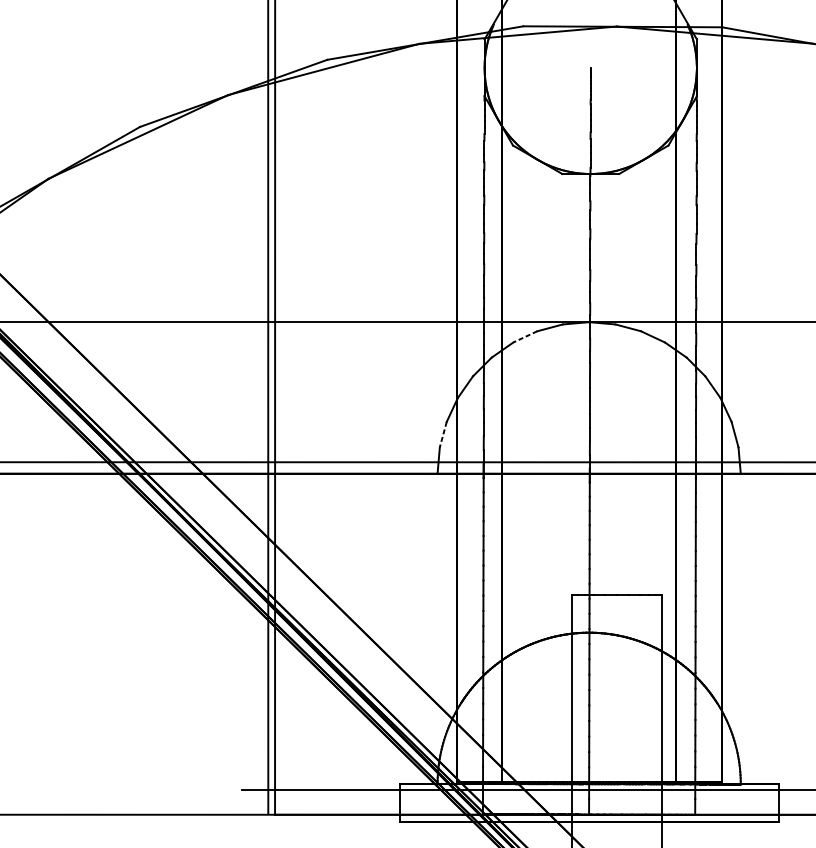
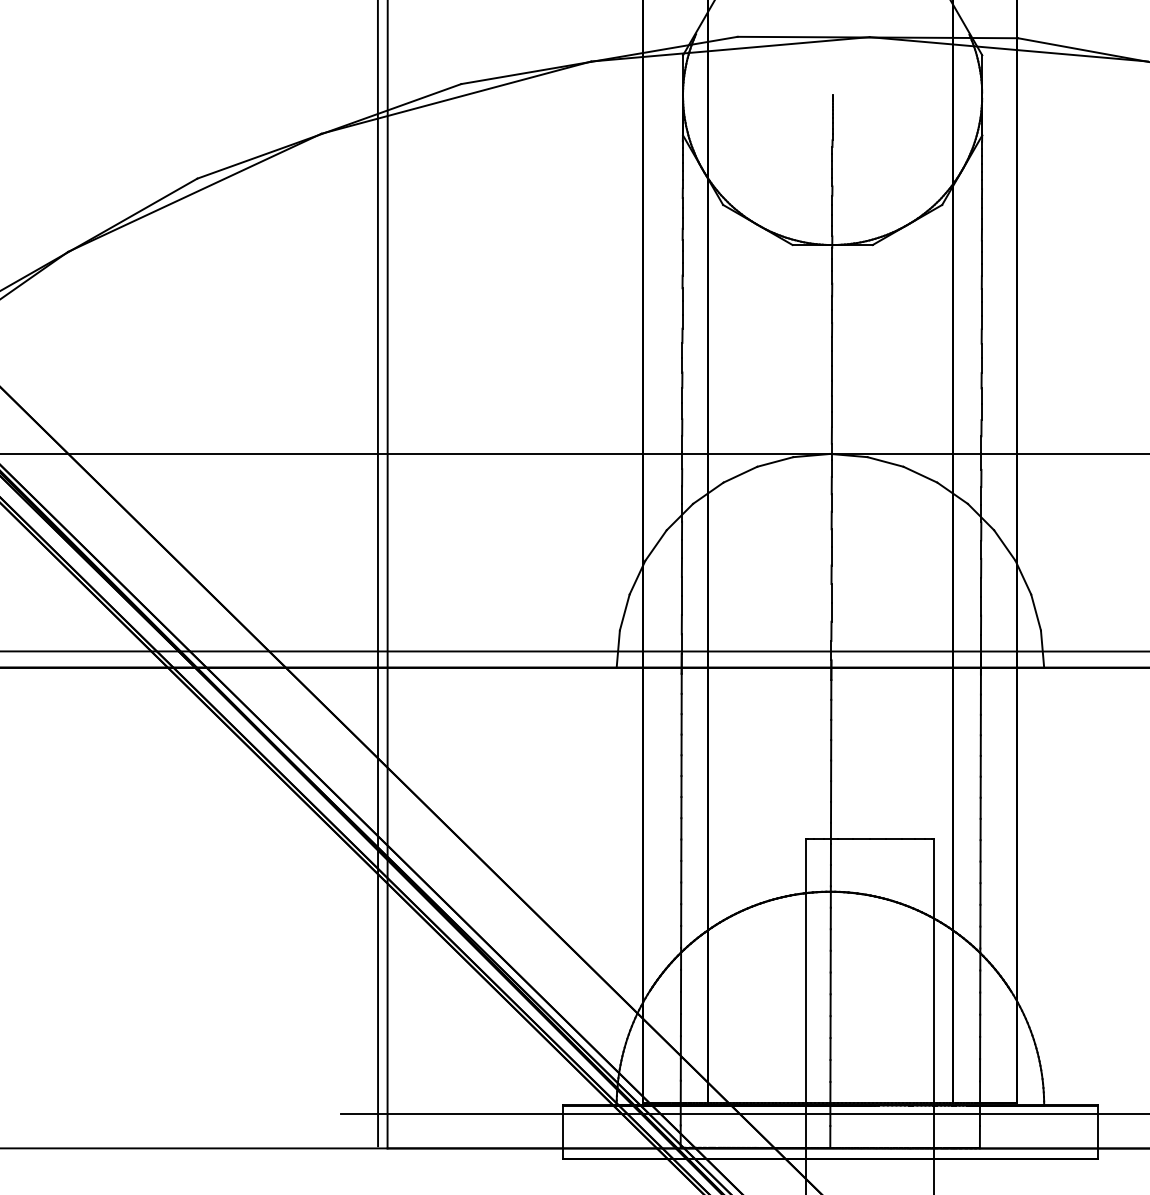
line: (525, 336) -> (740, 474), dashed -> solid
line: (443, 434) -> (624, 612), dashed -> solid

